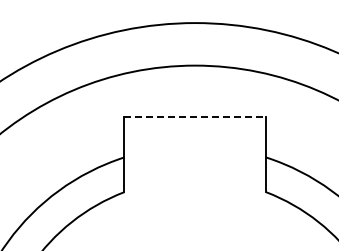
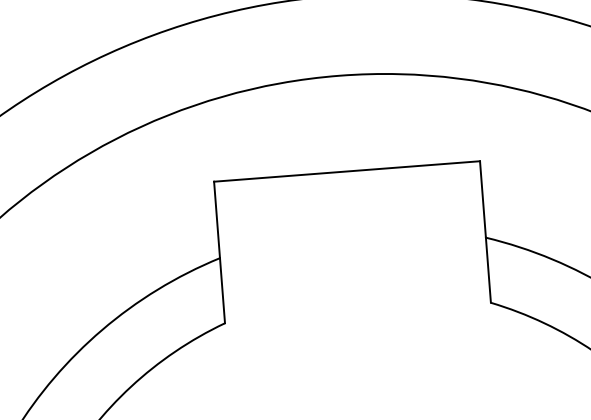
line: (195, 116) -> (347, 171), dashed -> solid

